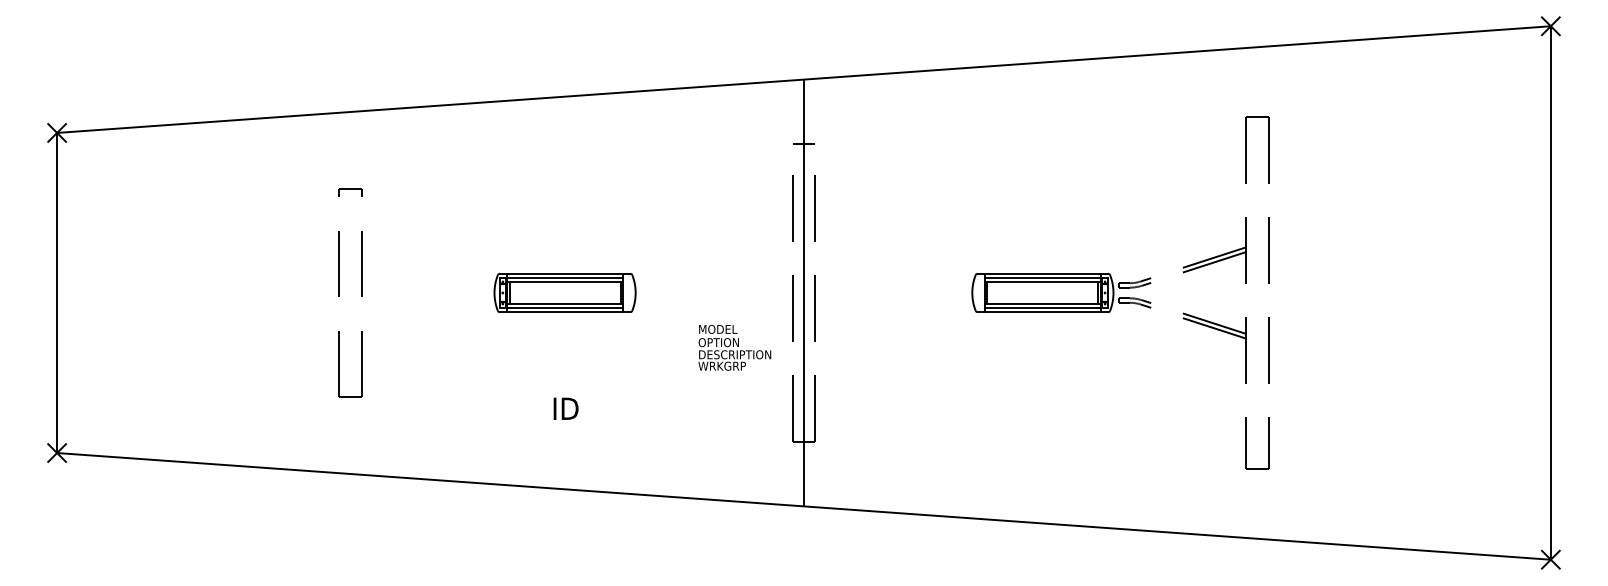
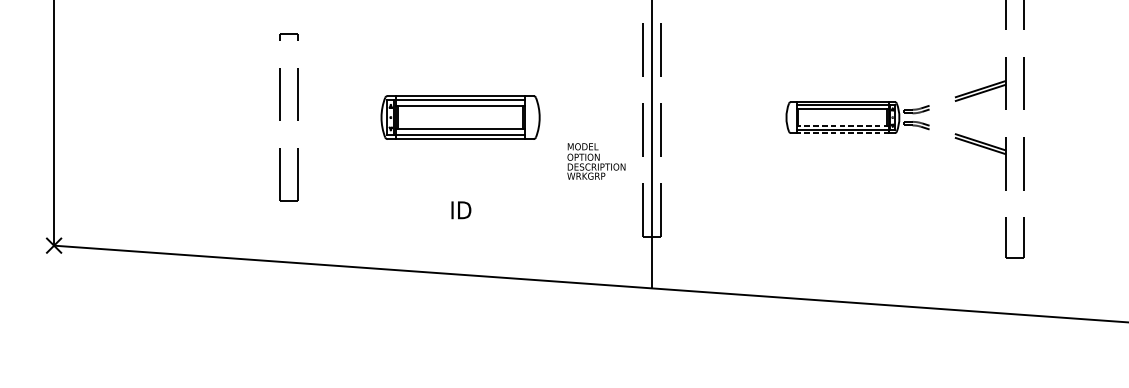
part: (564, 292) -> (460, 117), size x1.4
line: (1042, 303) -> (842, 126), solid -> dashed
line: (1042, 312) -> (842, 133), solid -> dashed

